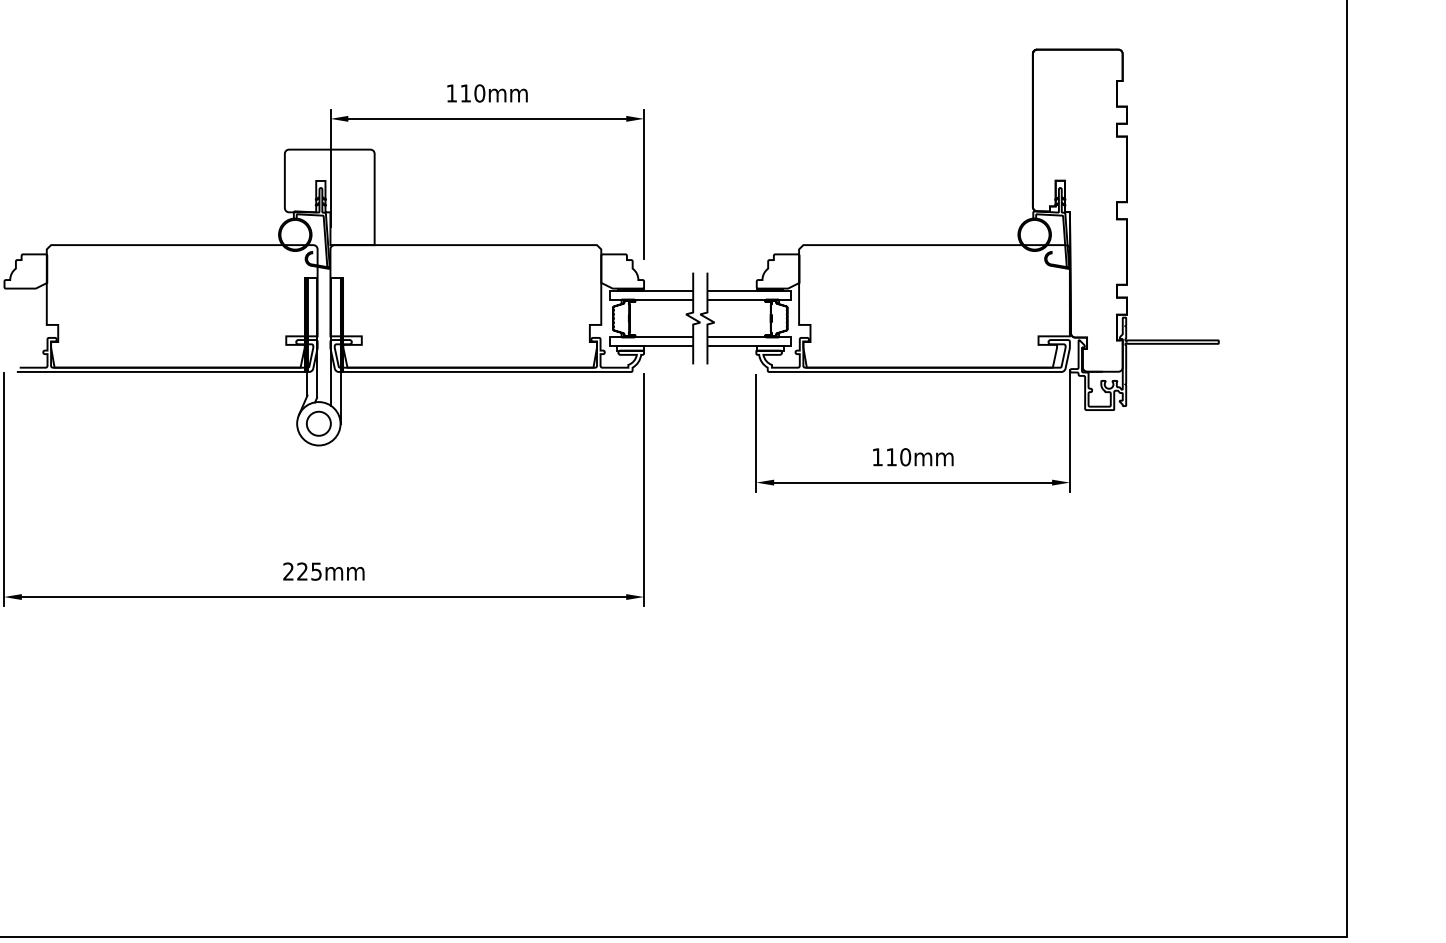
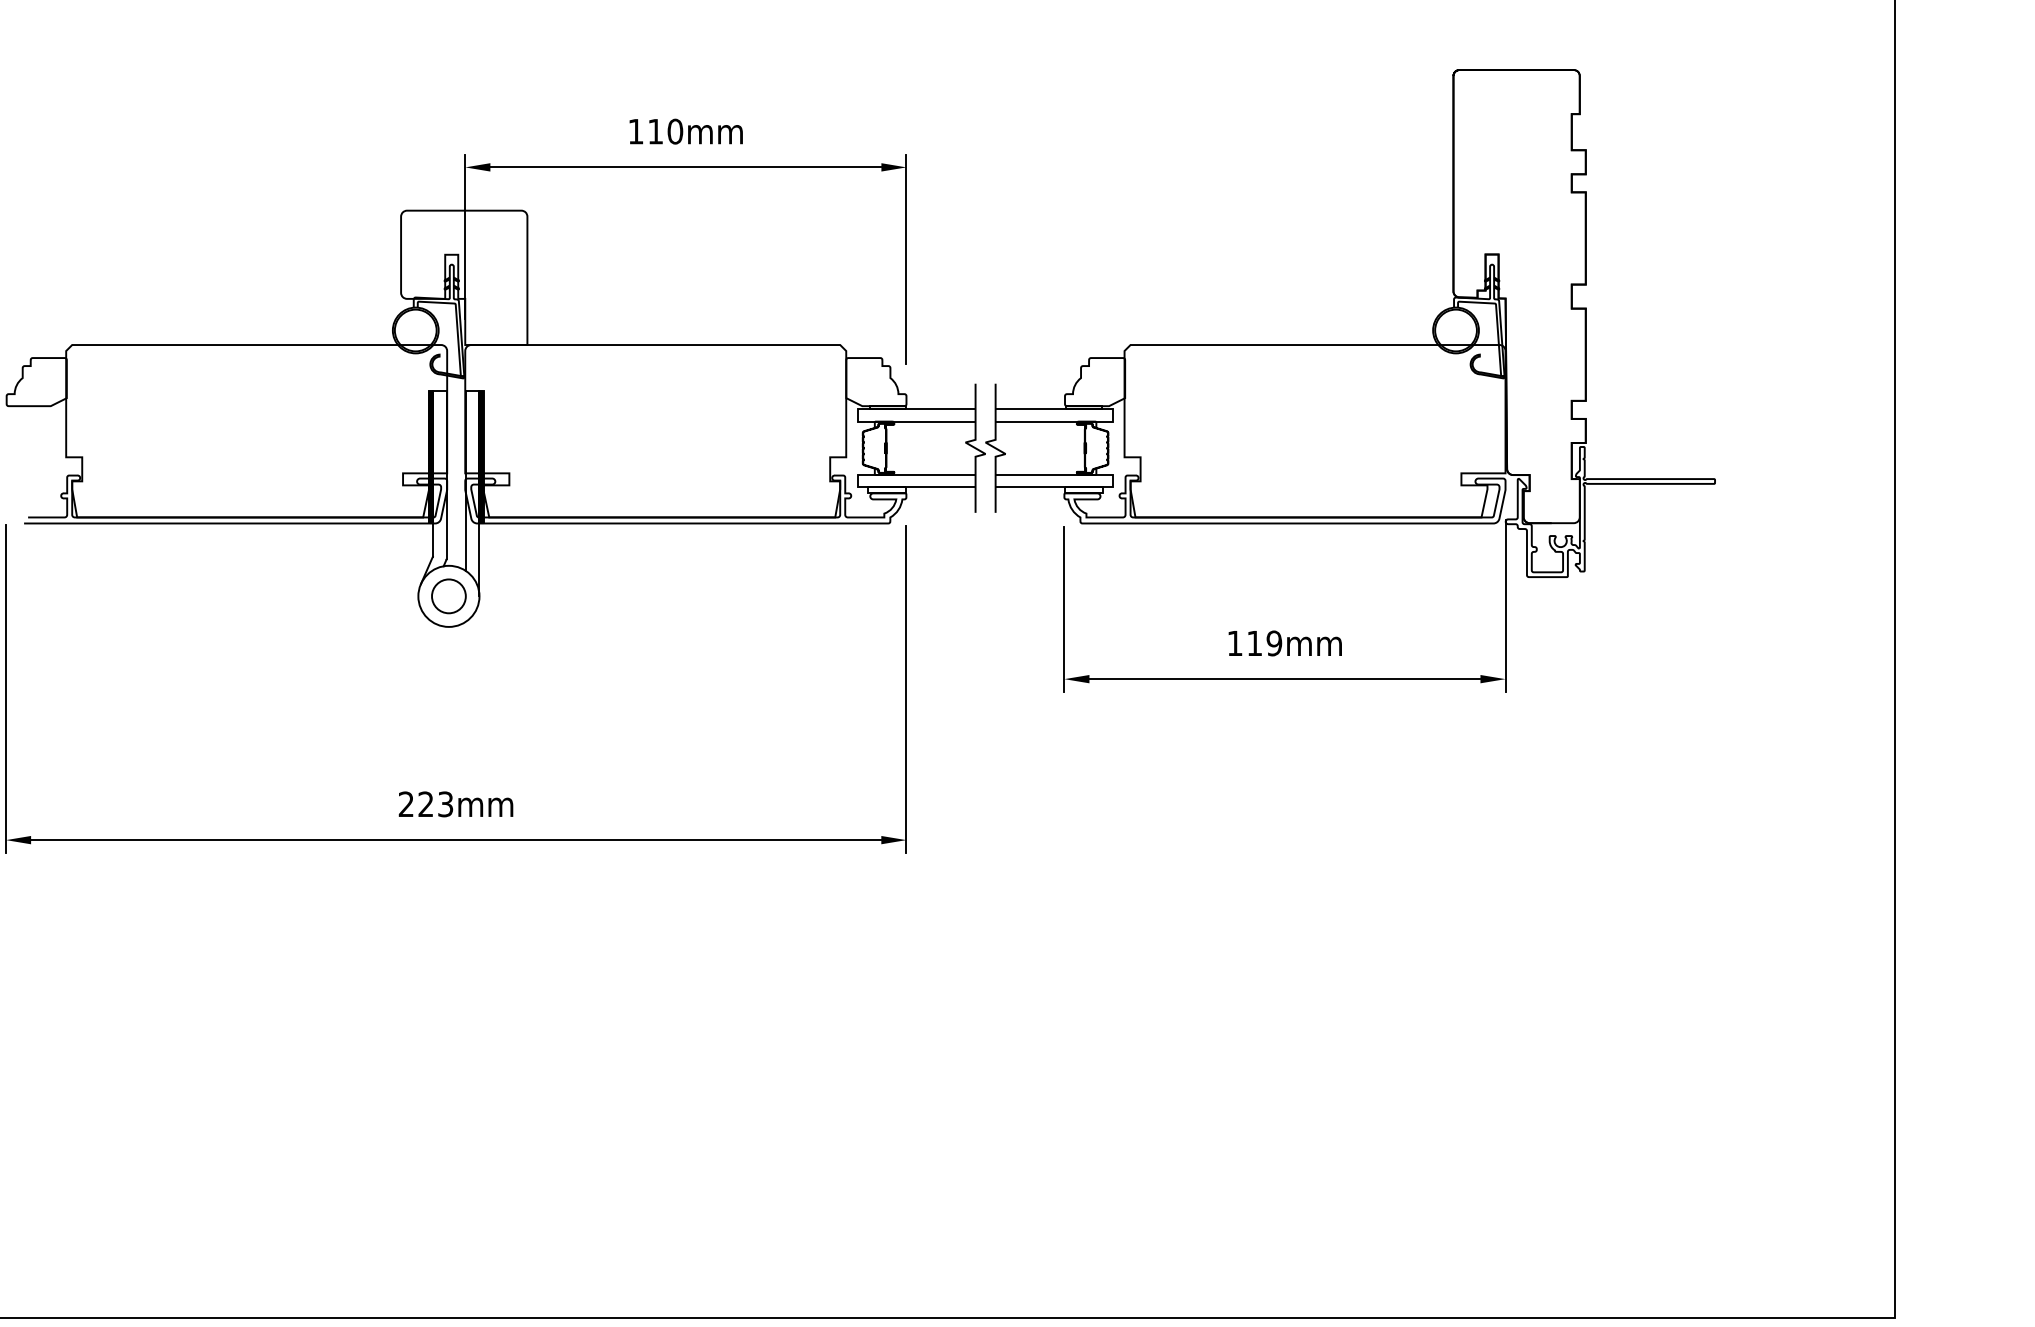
text: (905, 457) -> (1274, 643), 110mm -> 119mm
text: (317, 571) -> (446, 803), 225mm -> 223mm

